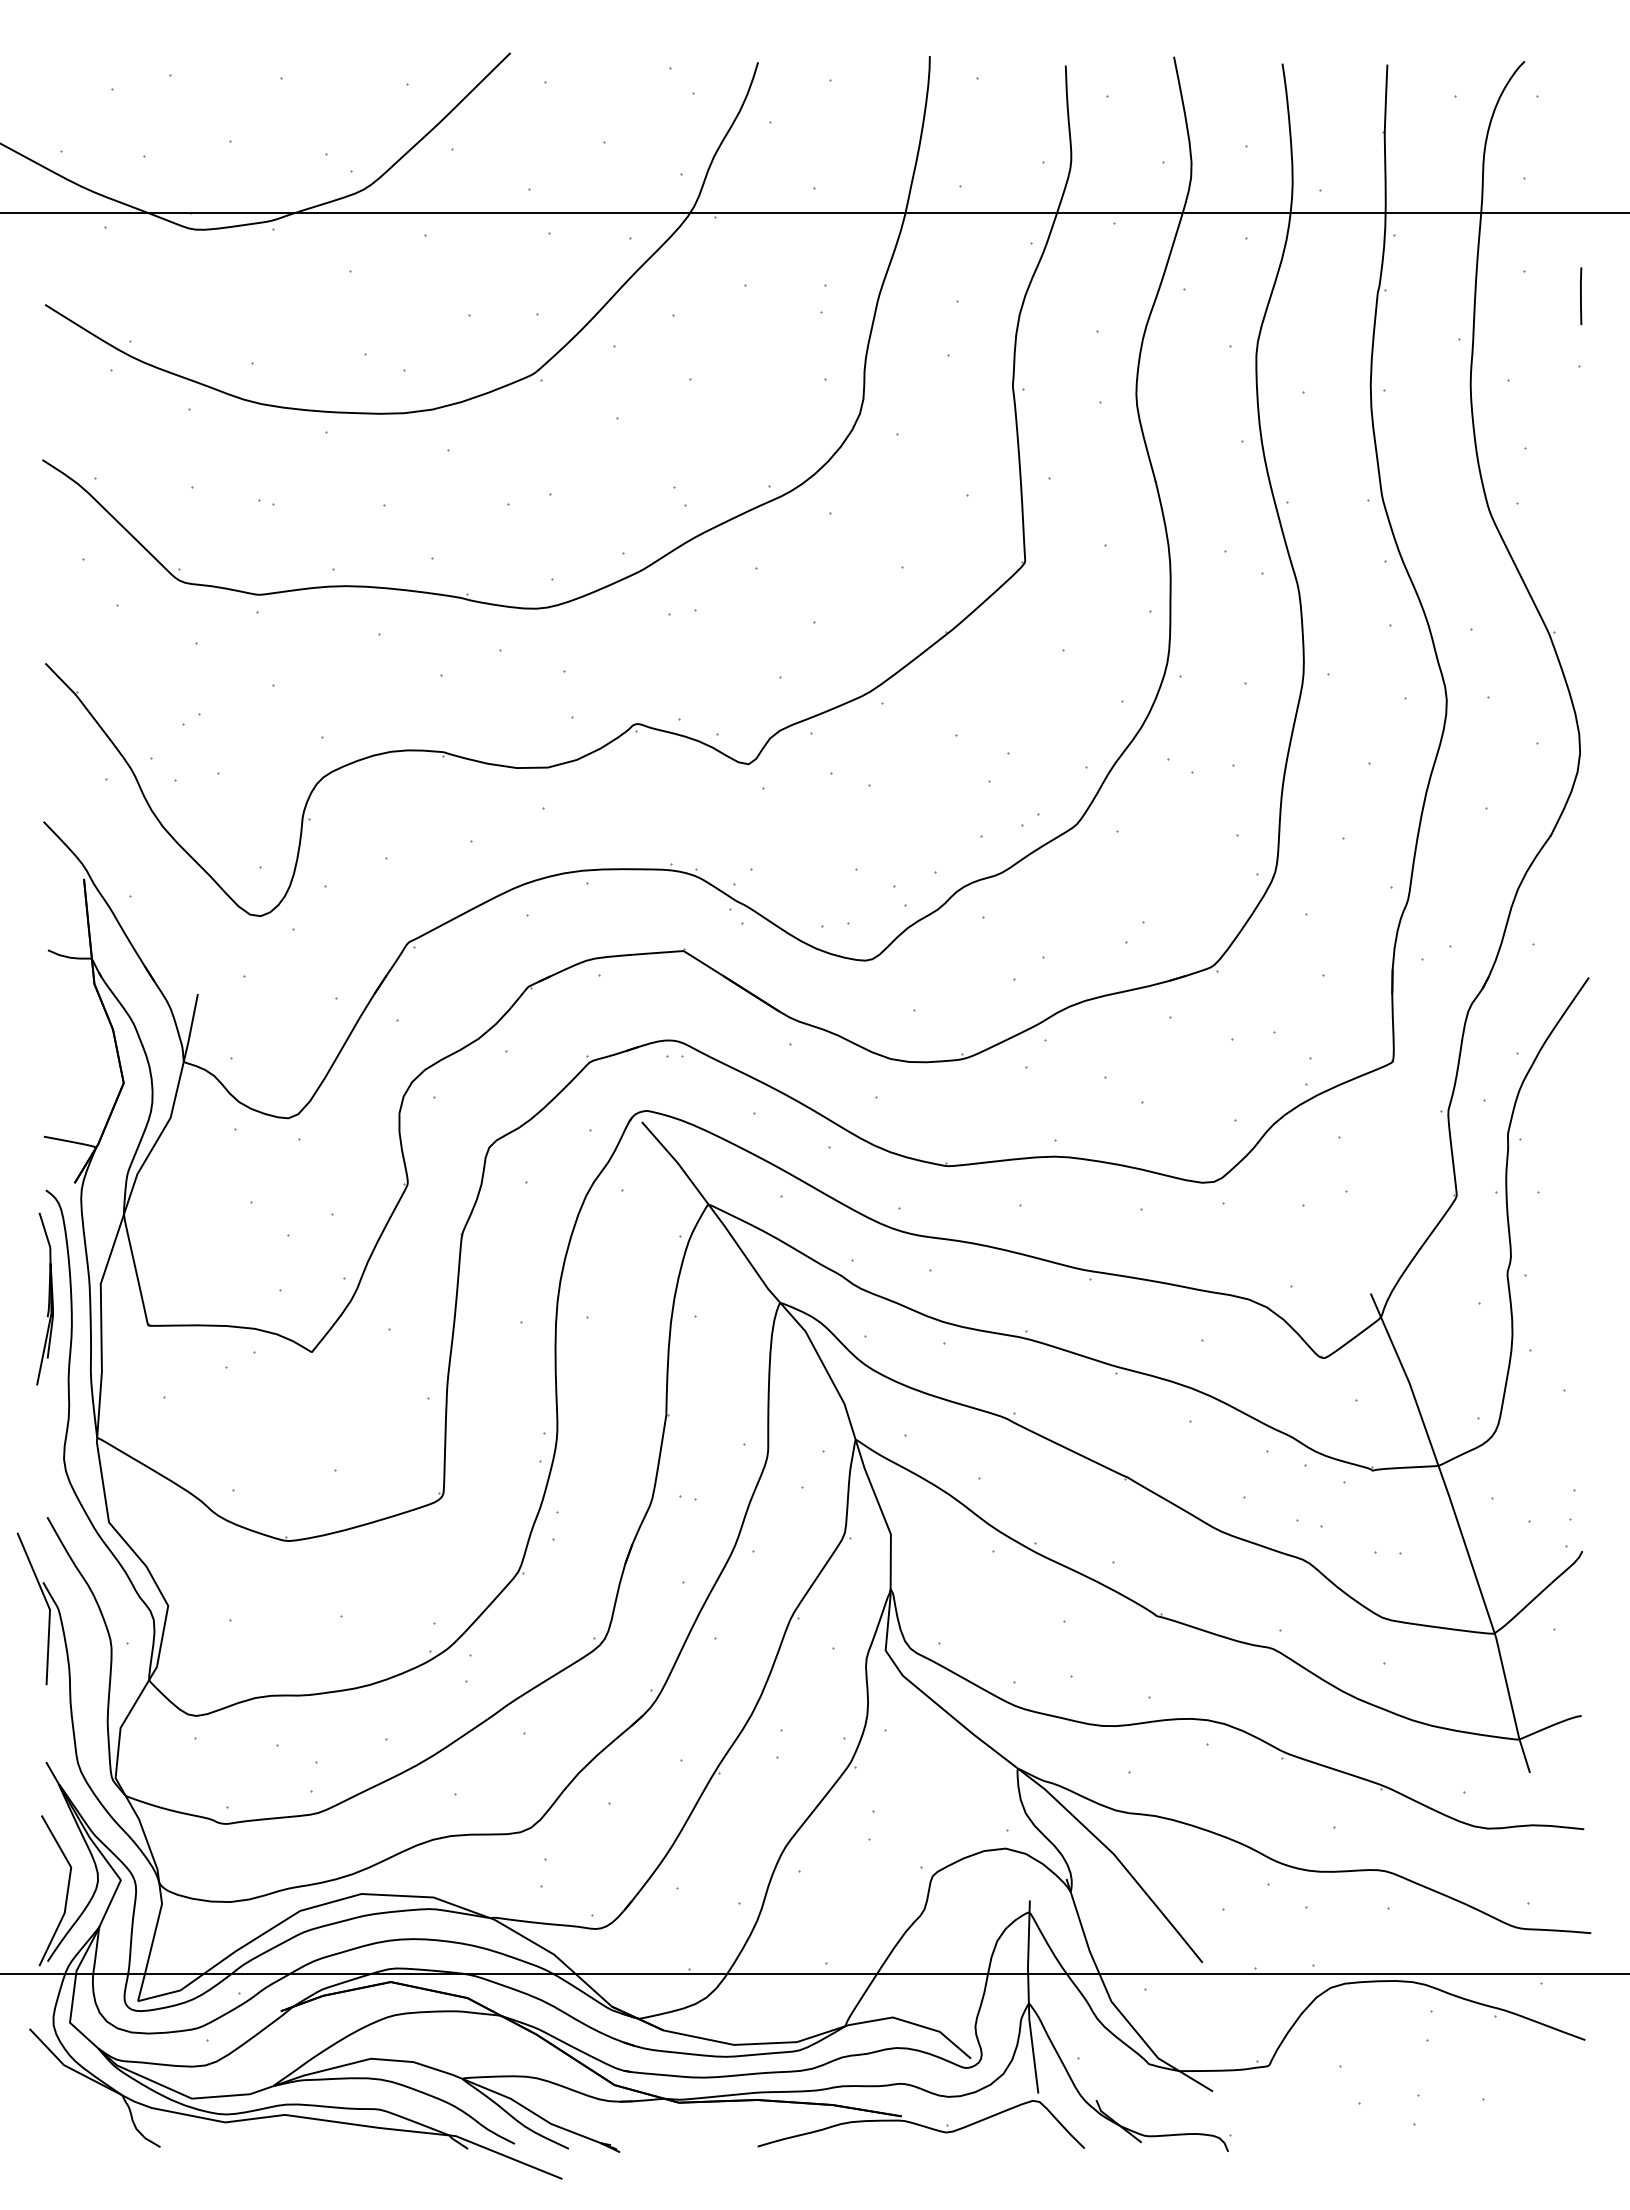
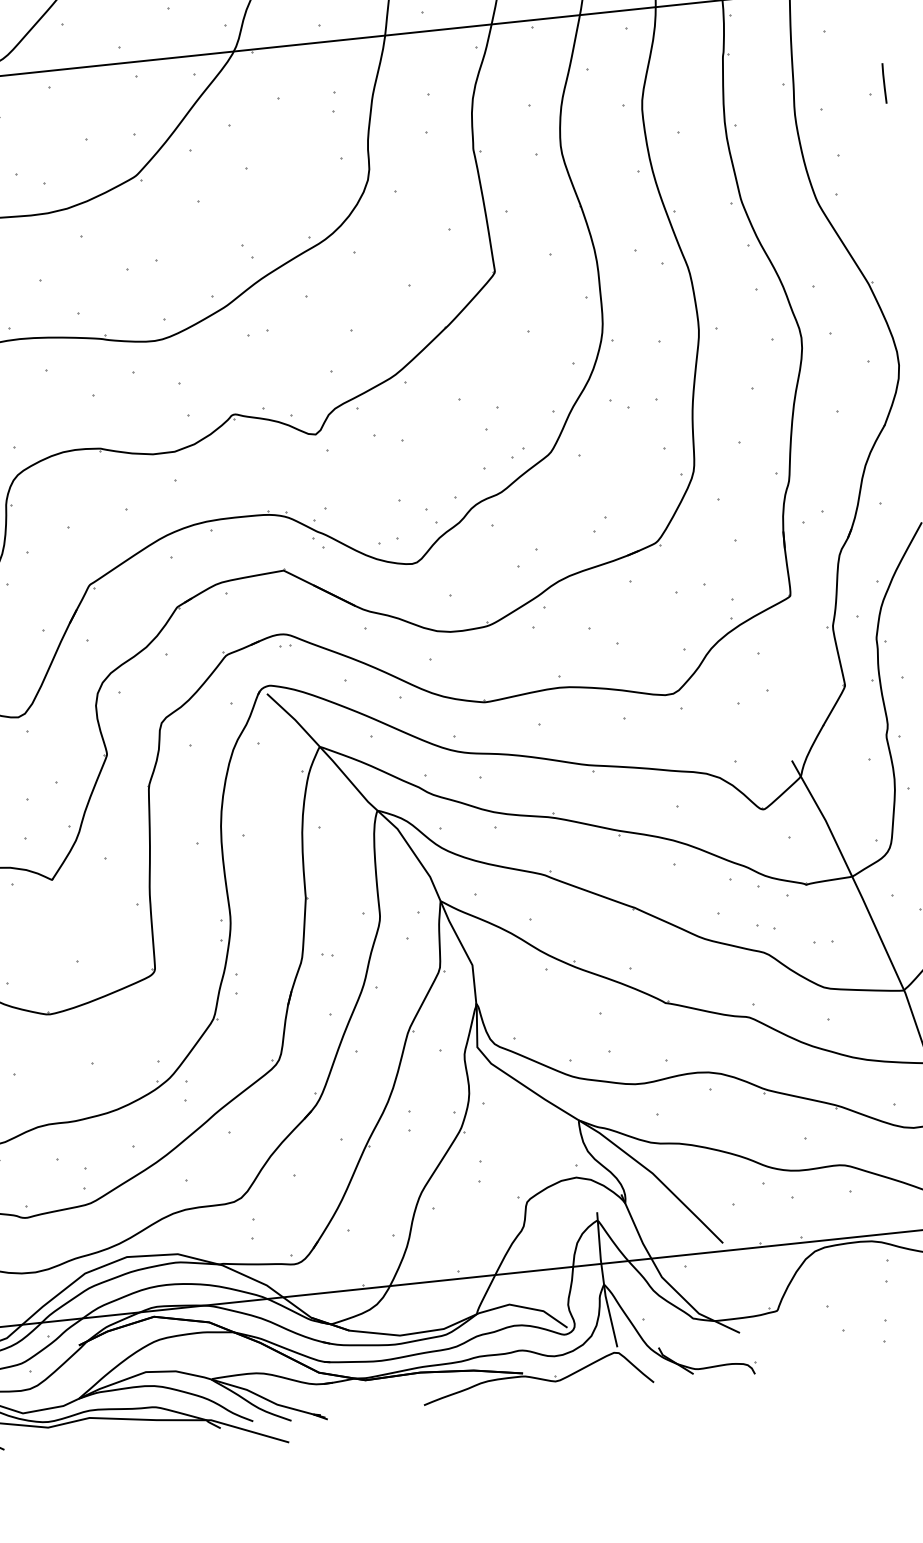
line: (1581, 295) -> (884, 82), moved

